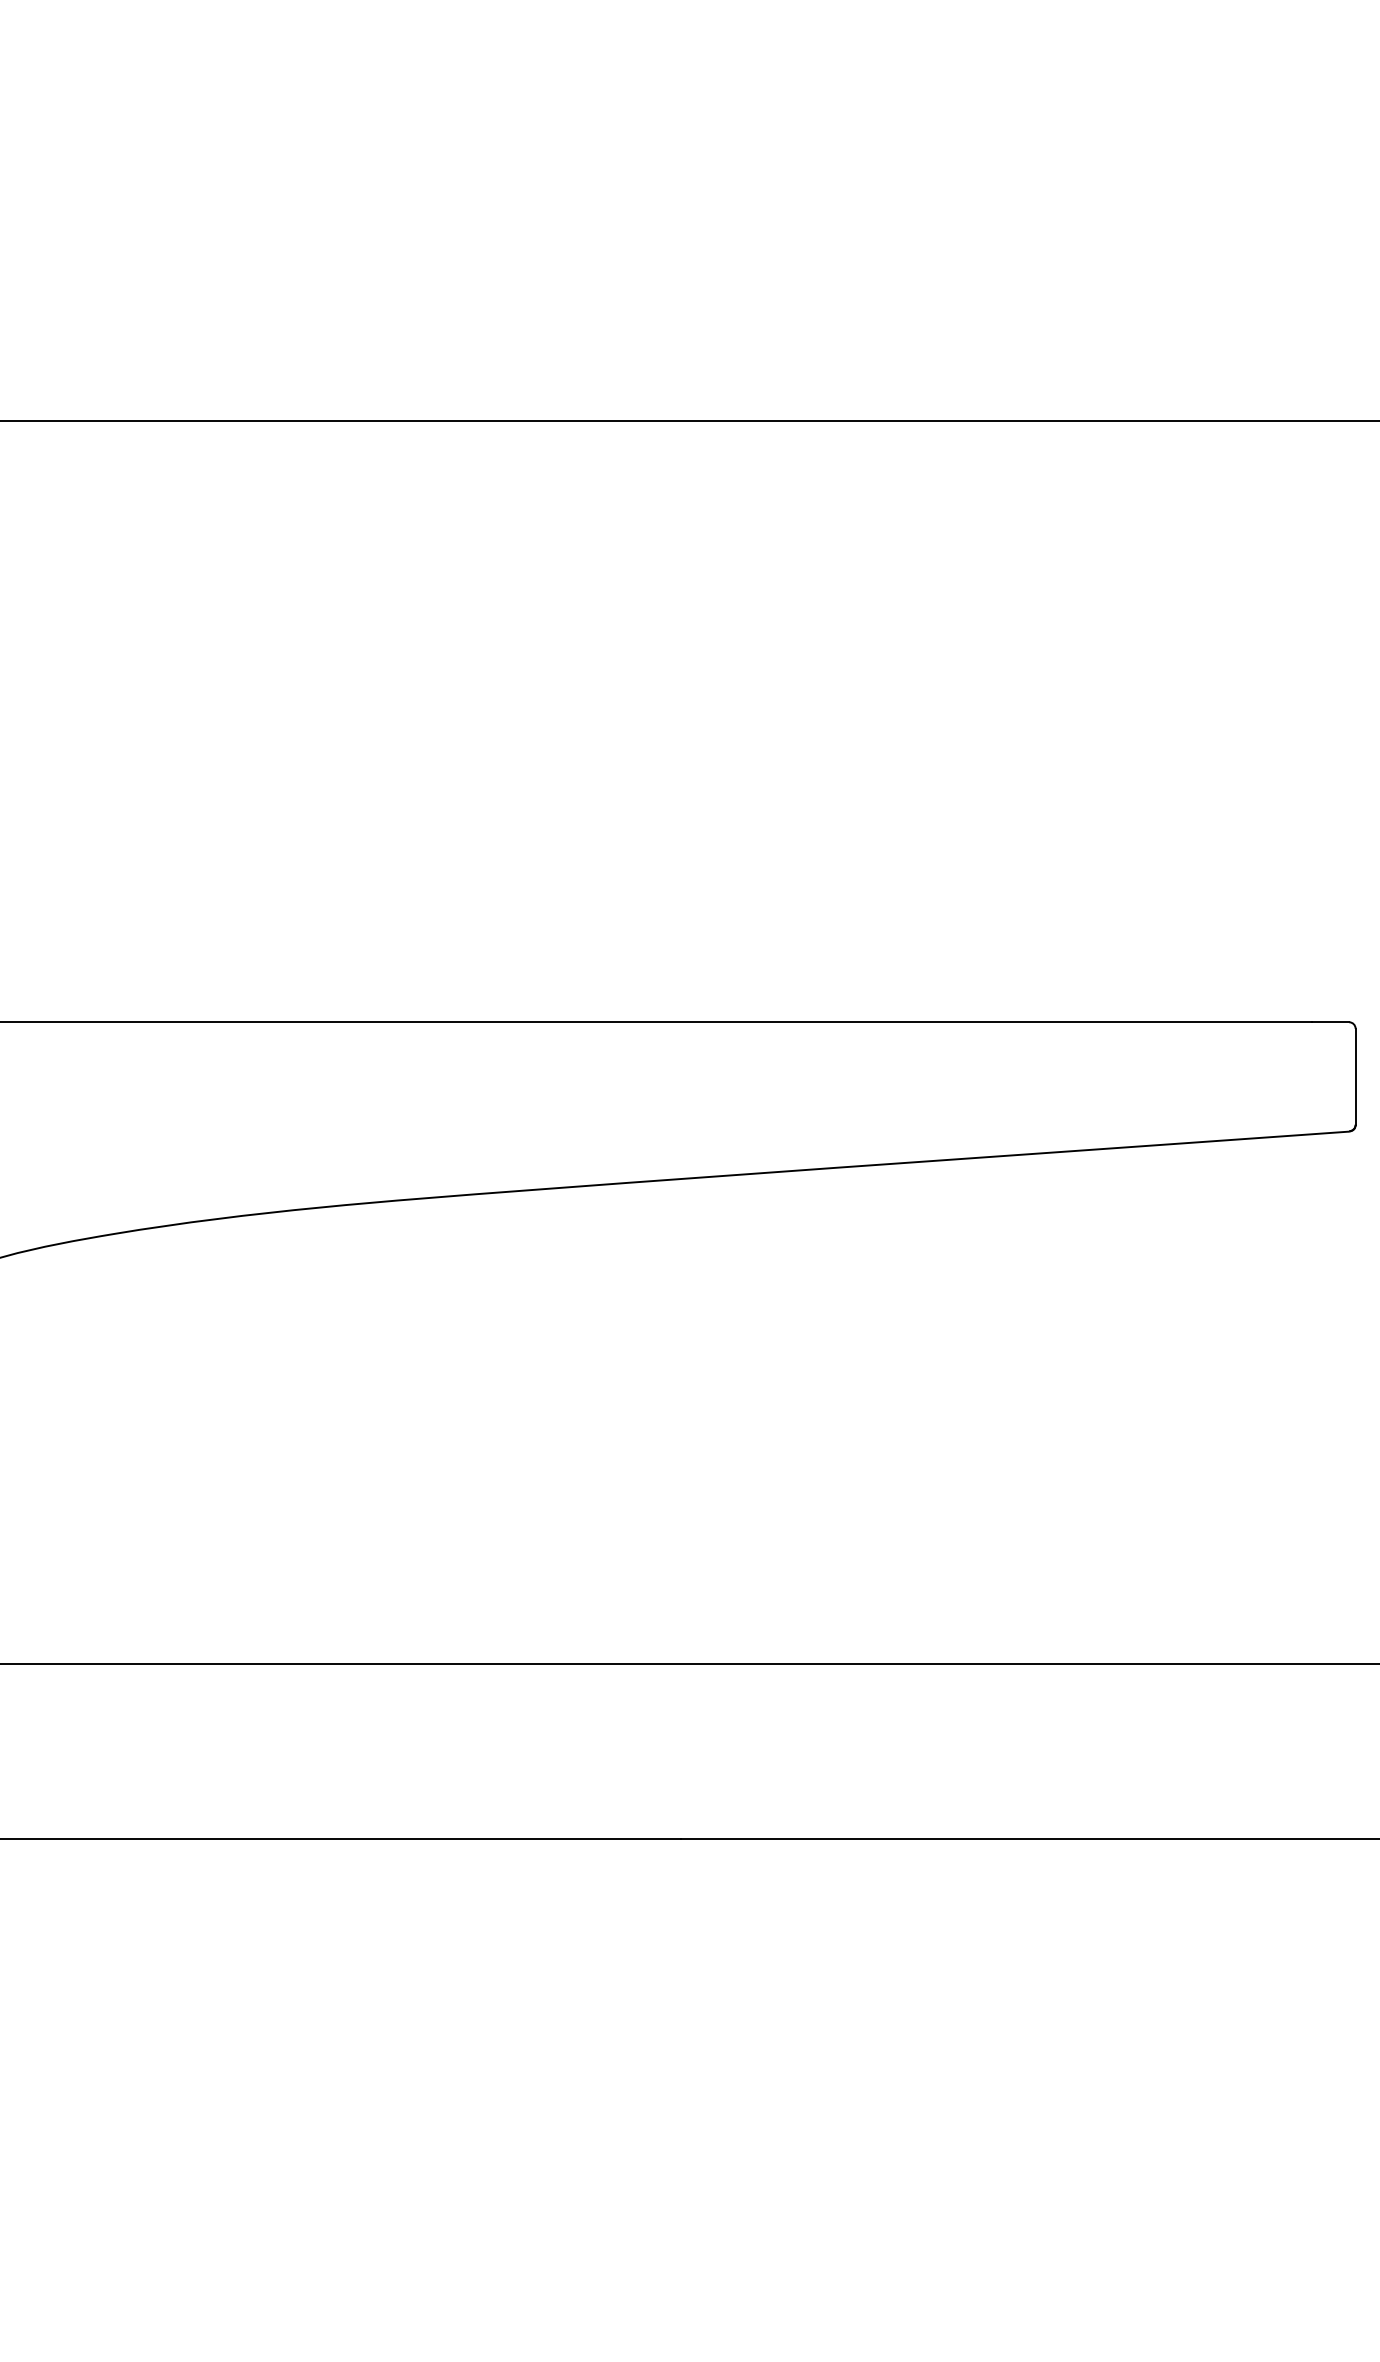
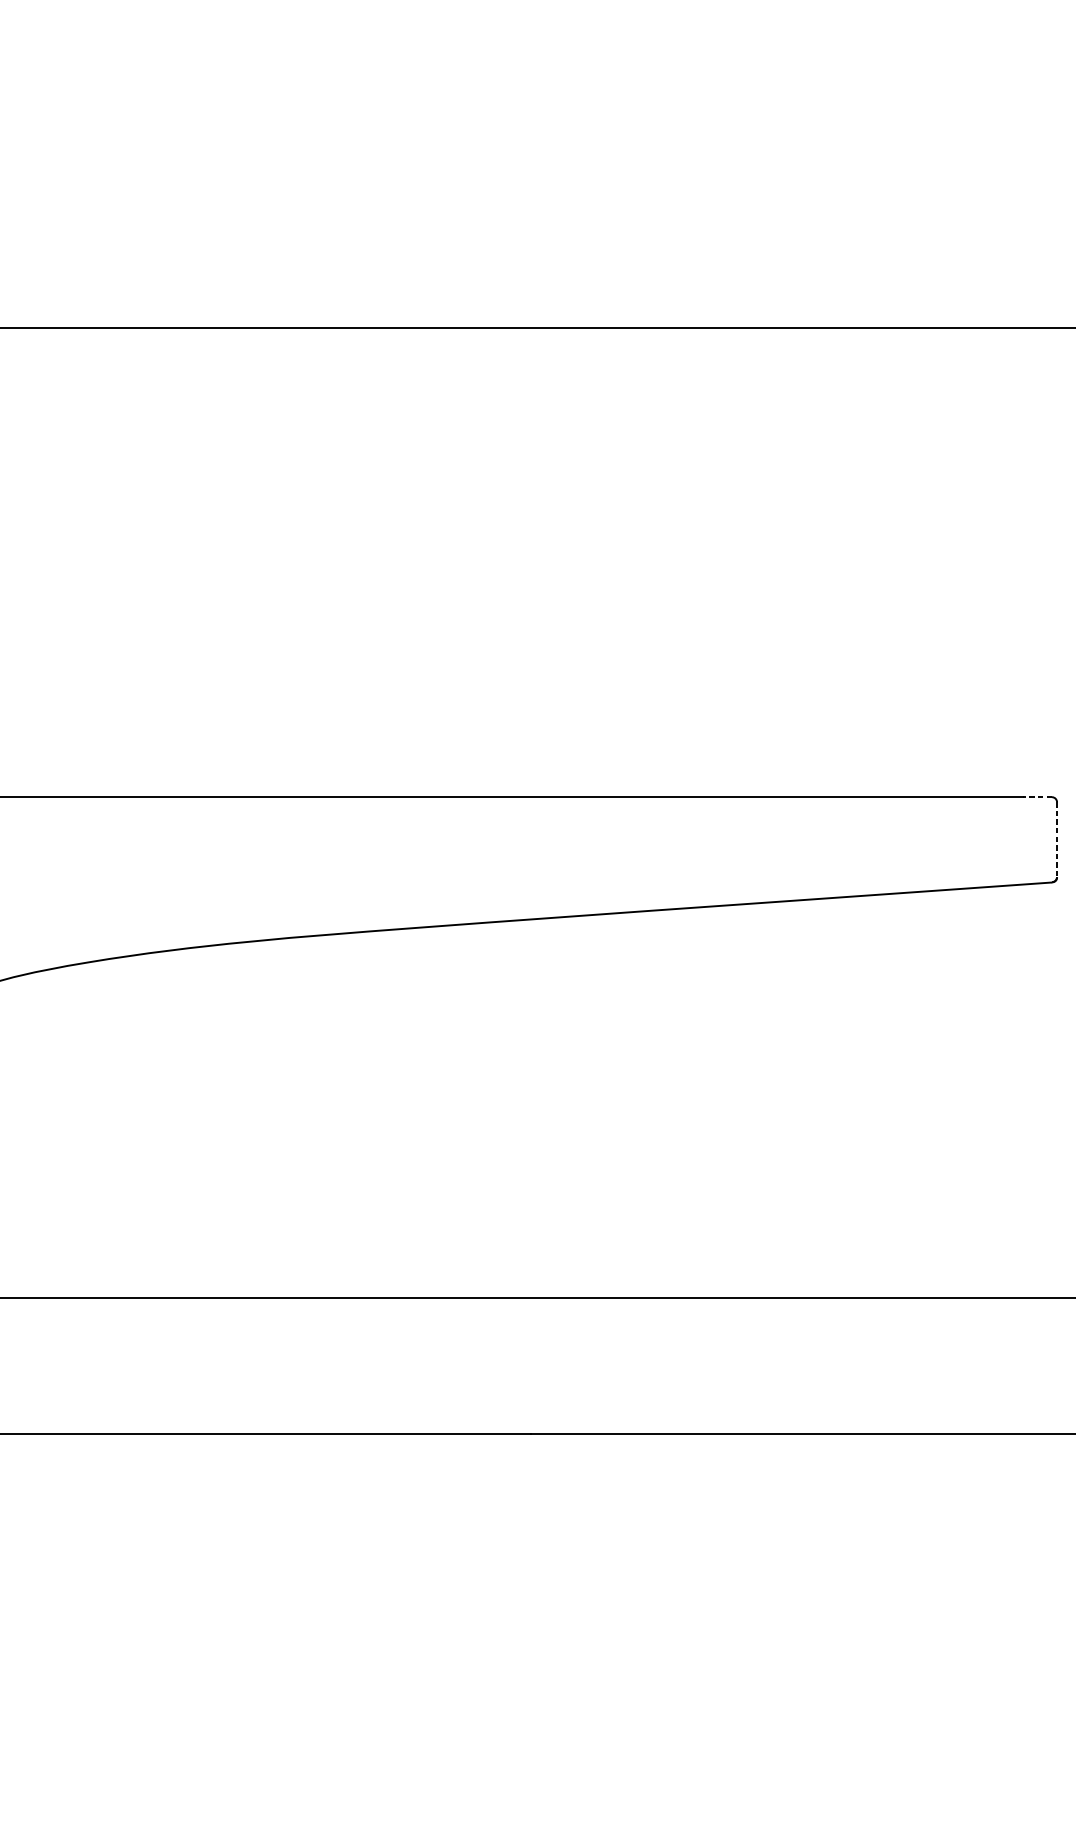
line: (1330, 1022) -> (1037, 797), solid -> dashed
line: (1355, 1076) -> (1056, 839), solid -> dashed

